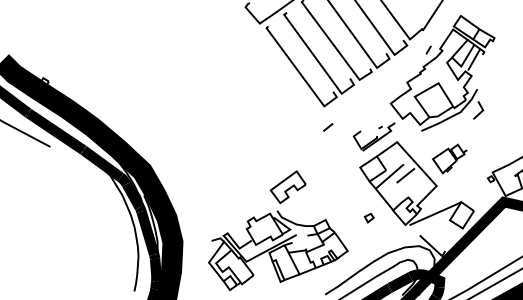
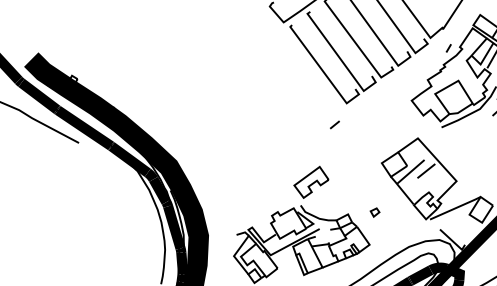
line: (328, 127) -> (335, 124), moved
part: (373, 136) -> (394, 132), removed
part: (449, 158) -> (469, 154), removed
part: (368, 217) -> (374, 211), moved

